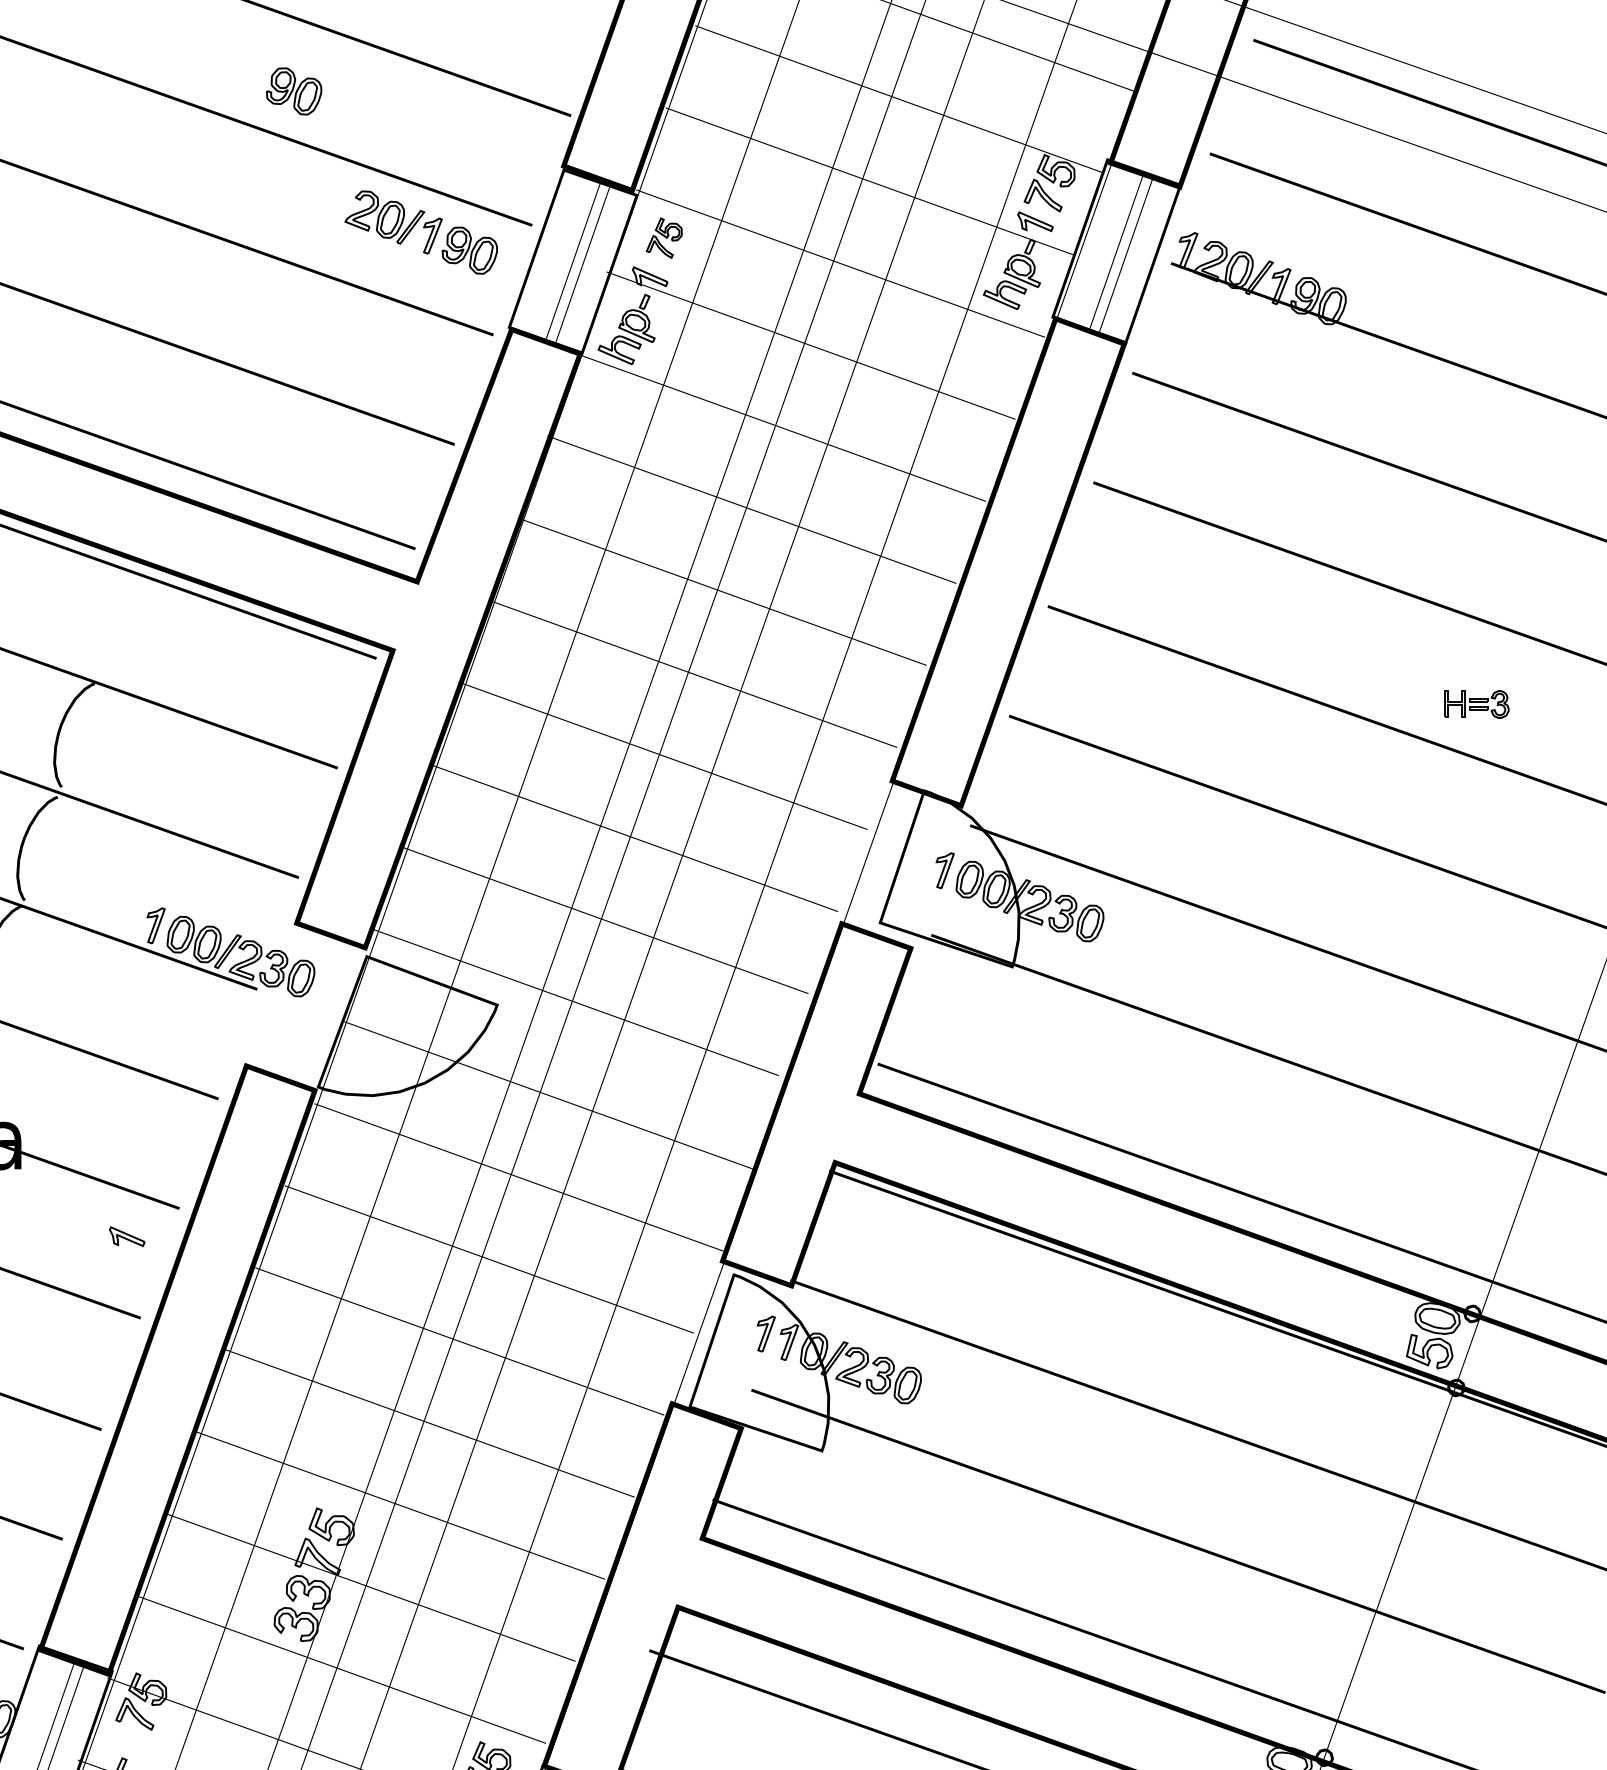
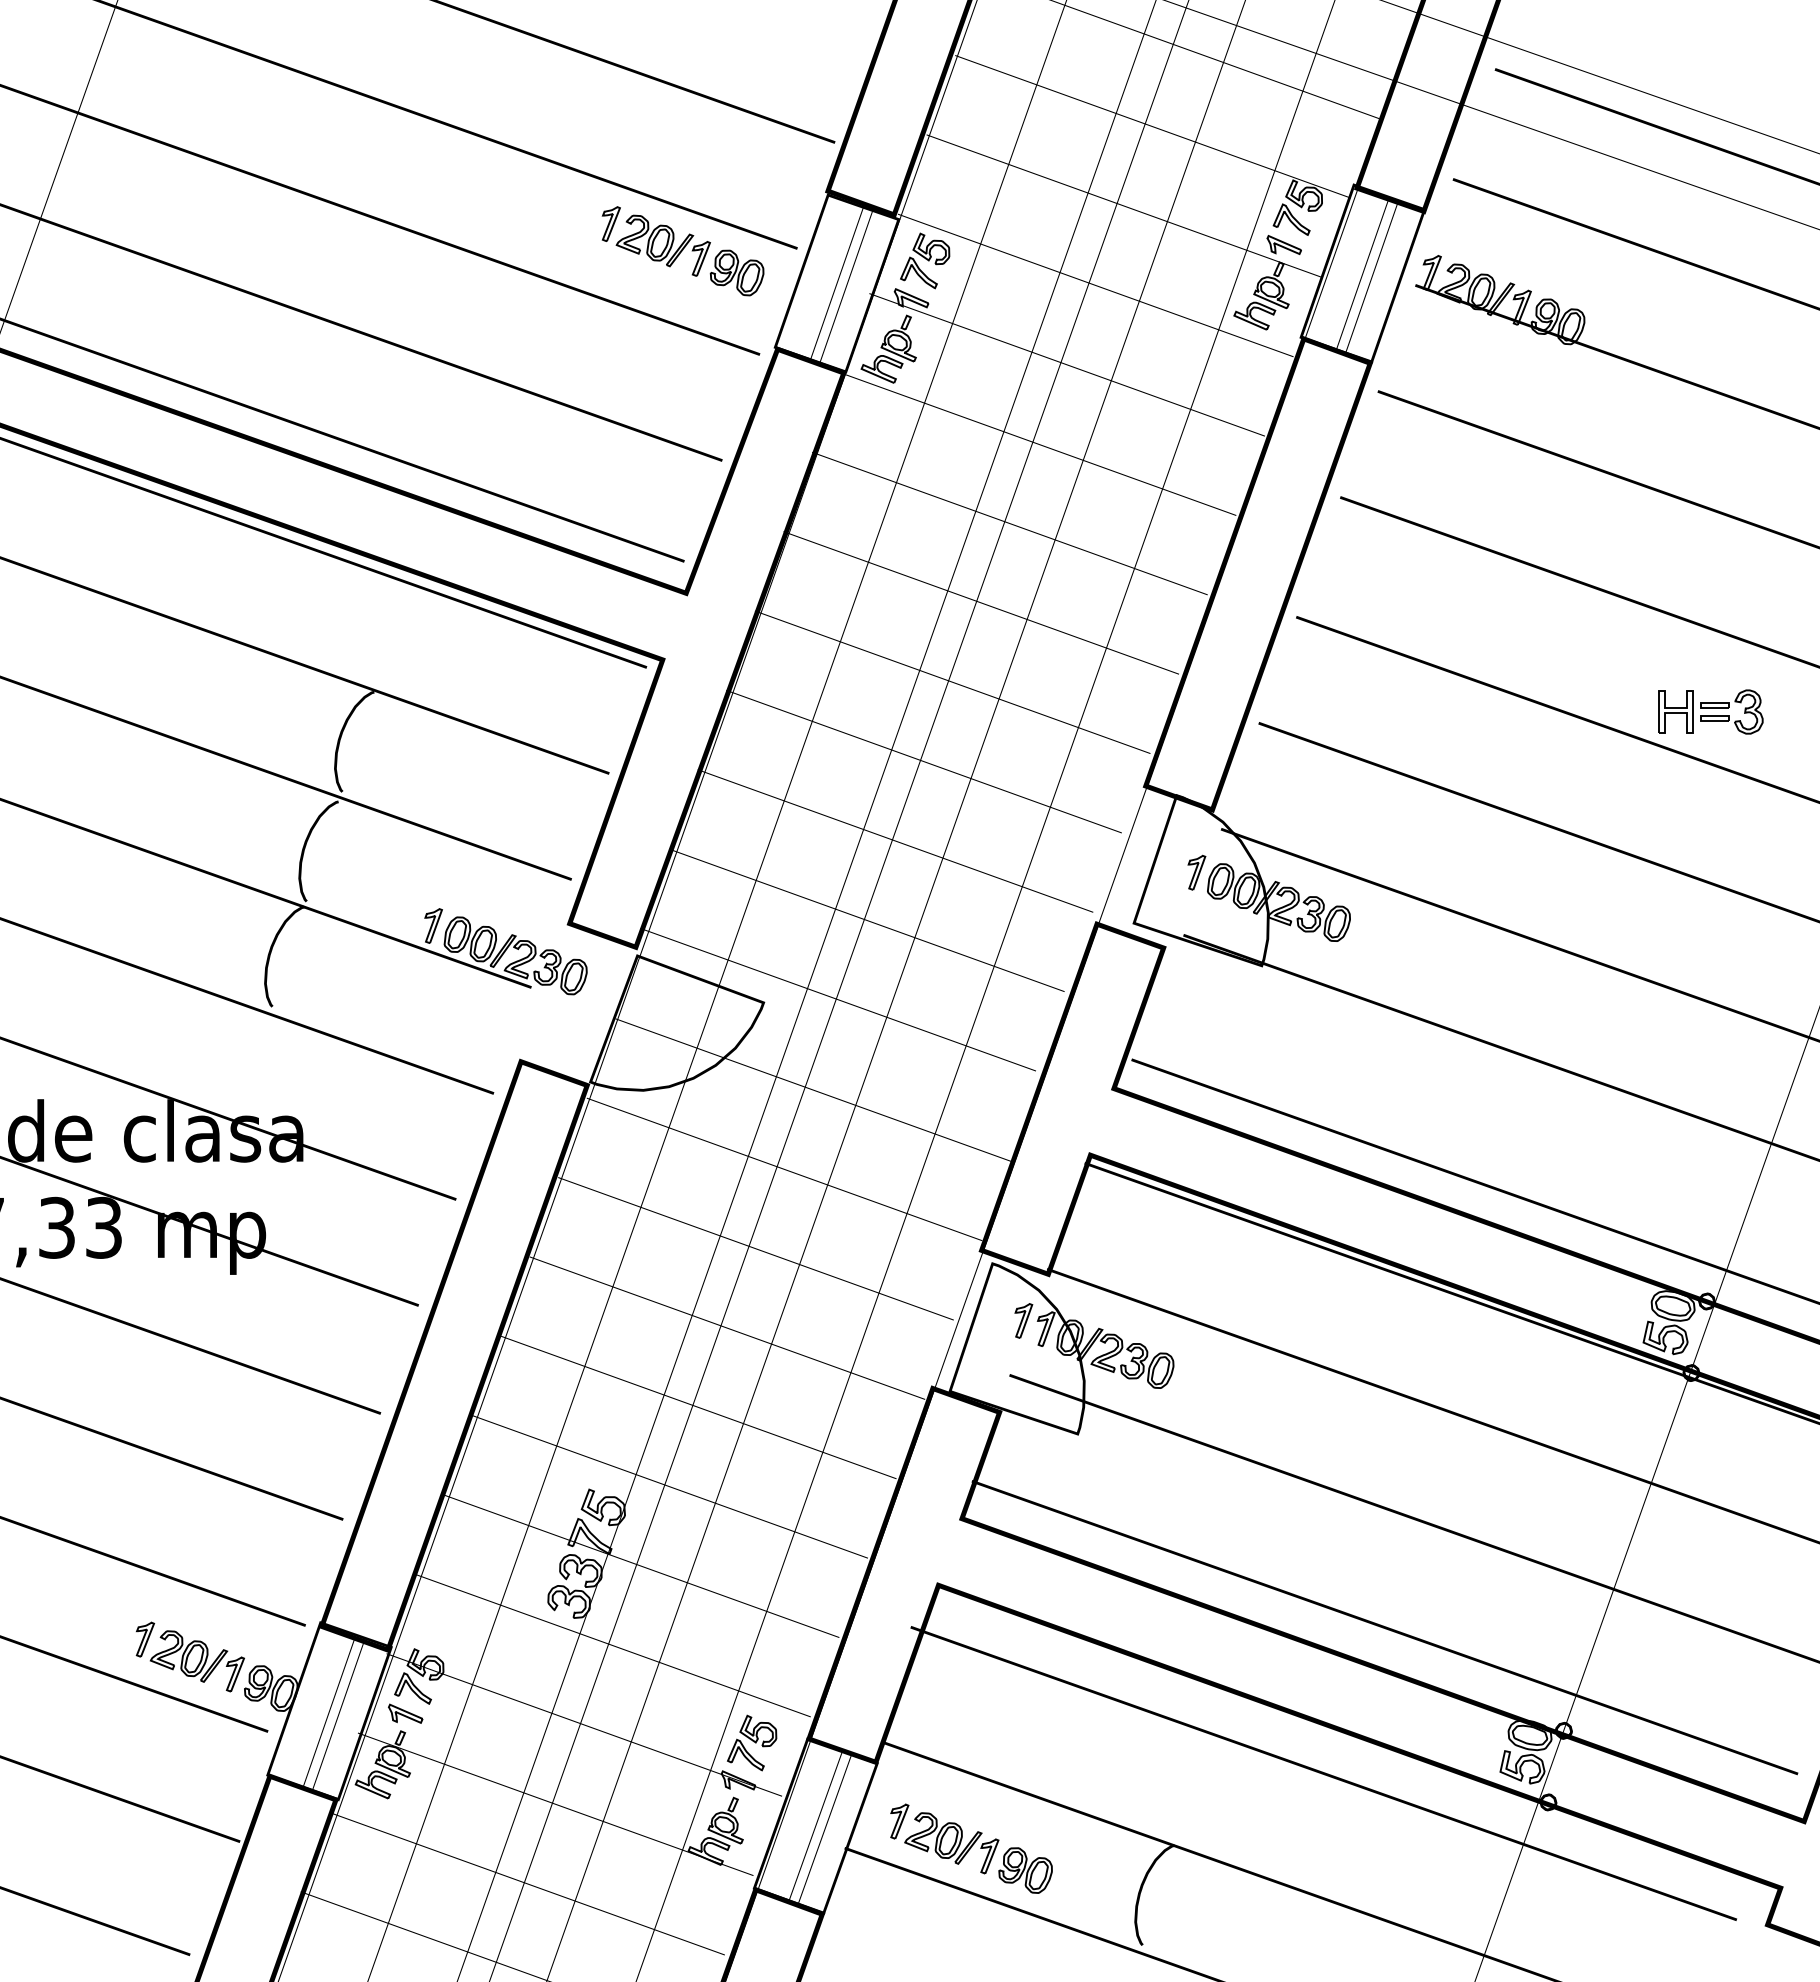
part: (293, 90) -> (566, 118), removed
part: (338, 199) -> (610, 223), added
part: (664, 237) -> (925, 260), size x1.43
part: (1476, 703) -> (1710, 711), size x1.67
part: (127, 1236) -> (405, 1713), moved

